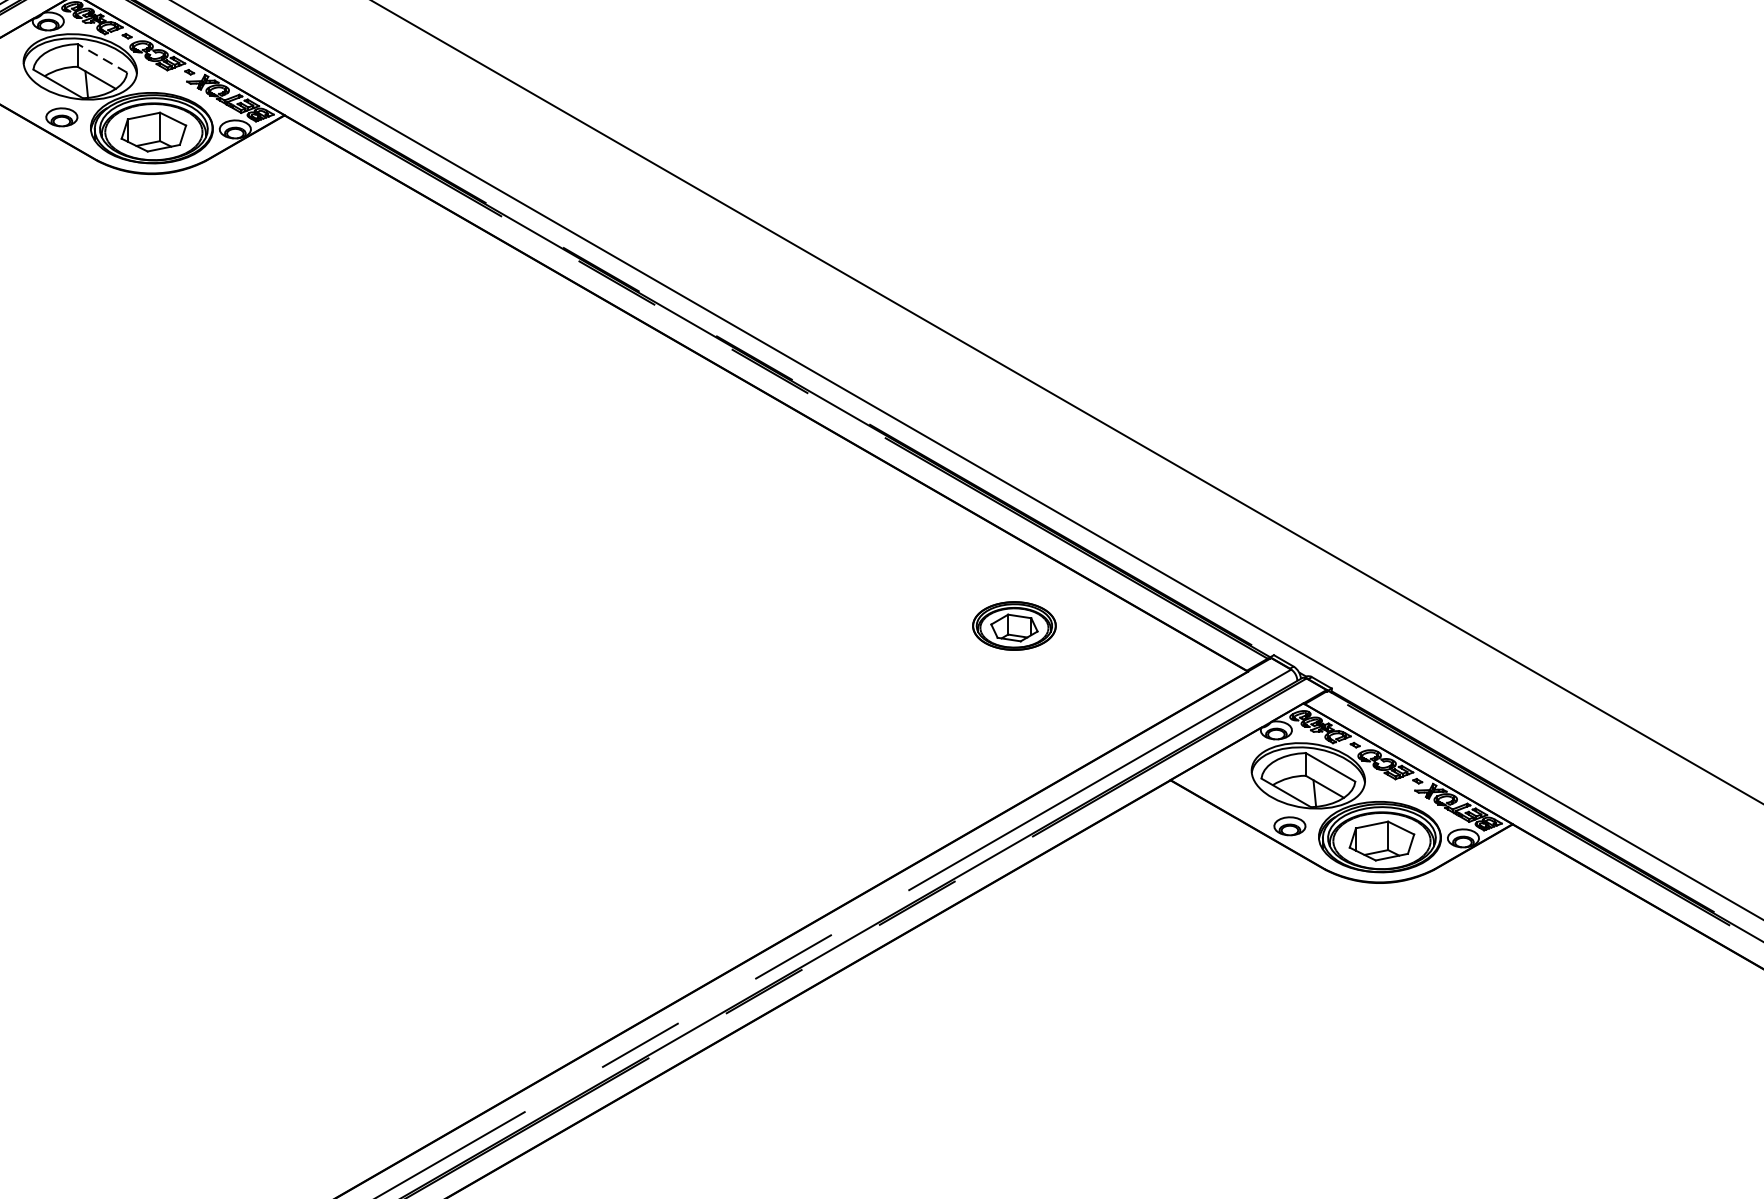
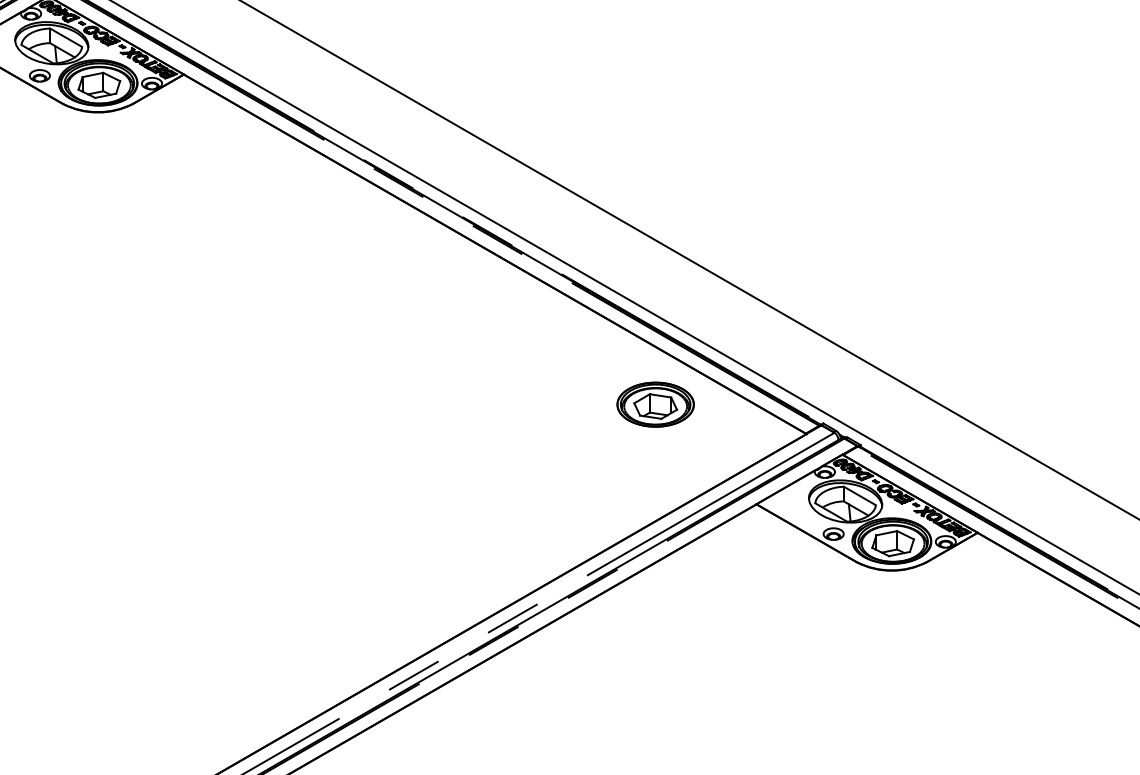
line: (101, 58) -> (65, 37), dashed -> solid
part: (1014, 625) -> (655, 404), size x1.43

